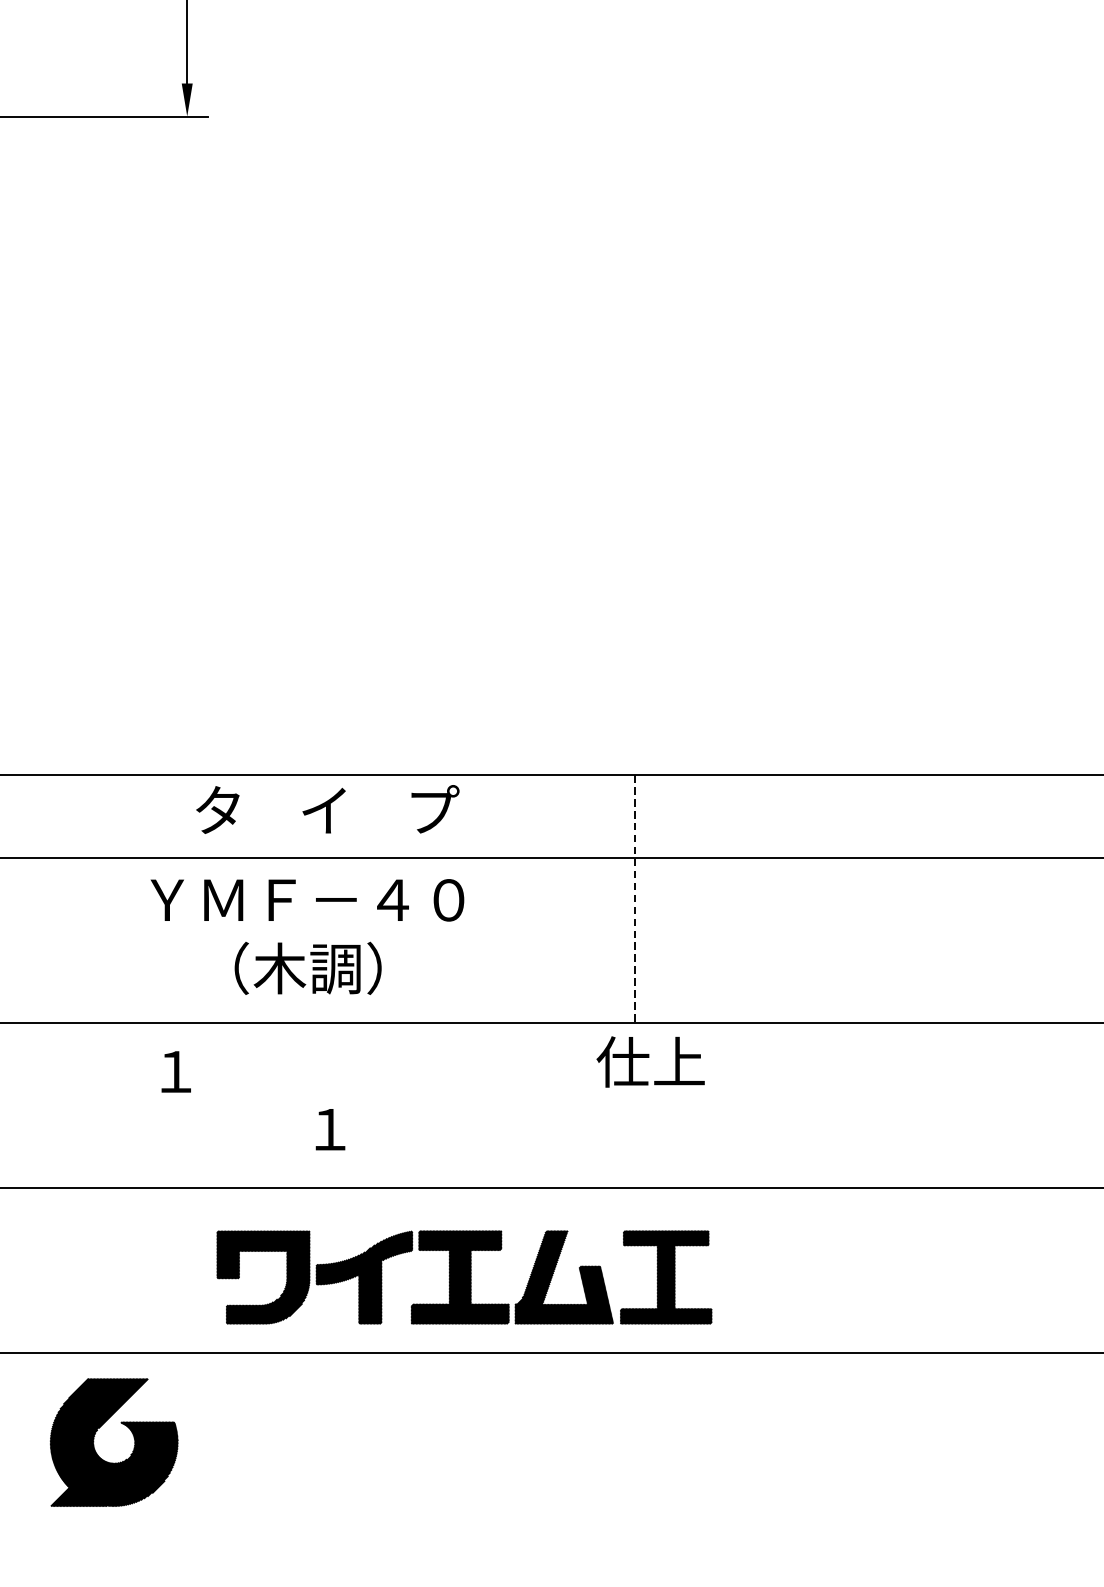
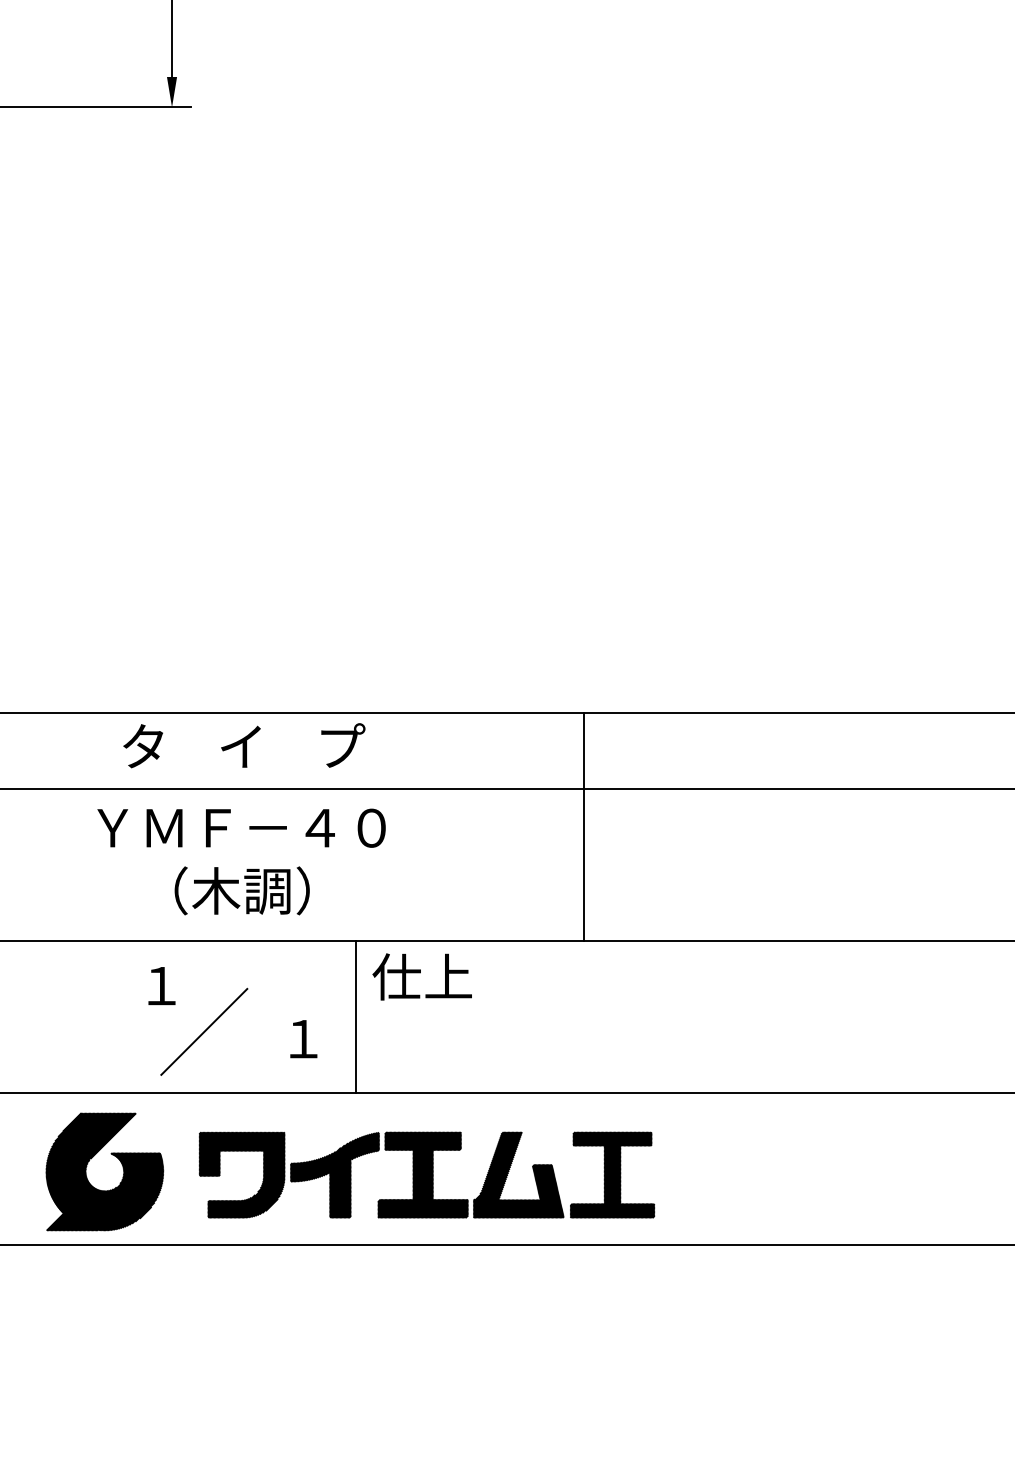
text: (328, 809) -> (244, 745), moved
line: (634, 898) -> (583, 826), dashed -> solid
text: (307, 936) -> (241, 861), moved
text: (649, 1061) -> (421, 976), moved
line: (387, 1105) -> (356, 1016), added
line: (222, 1121) -> (204, 1031), added
part: (100, 1427) -> (92, 1158), moved

